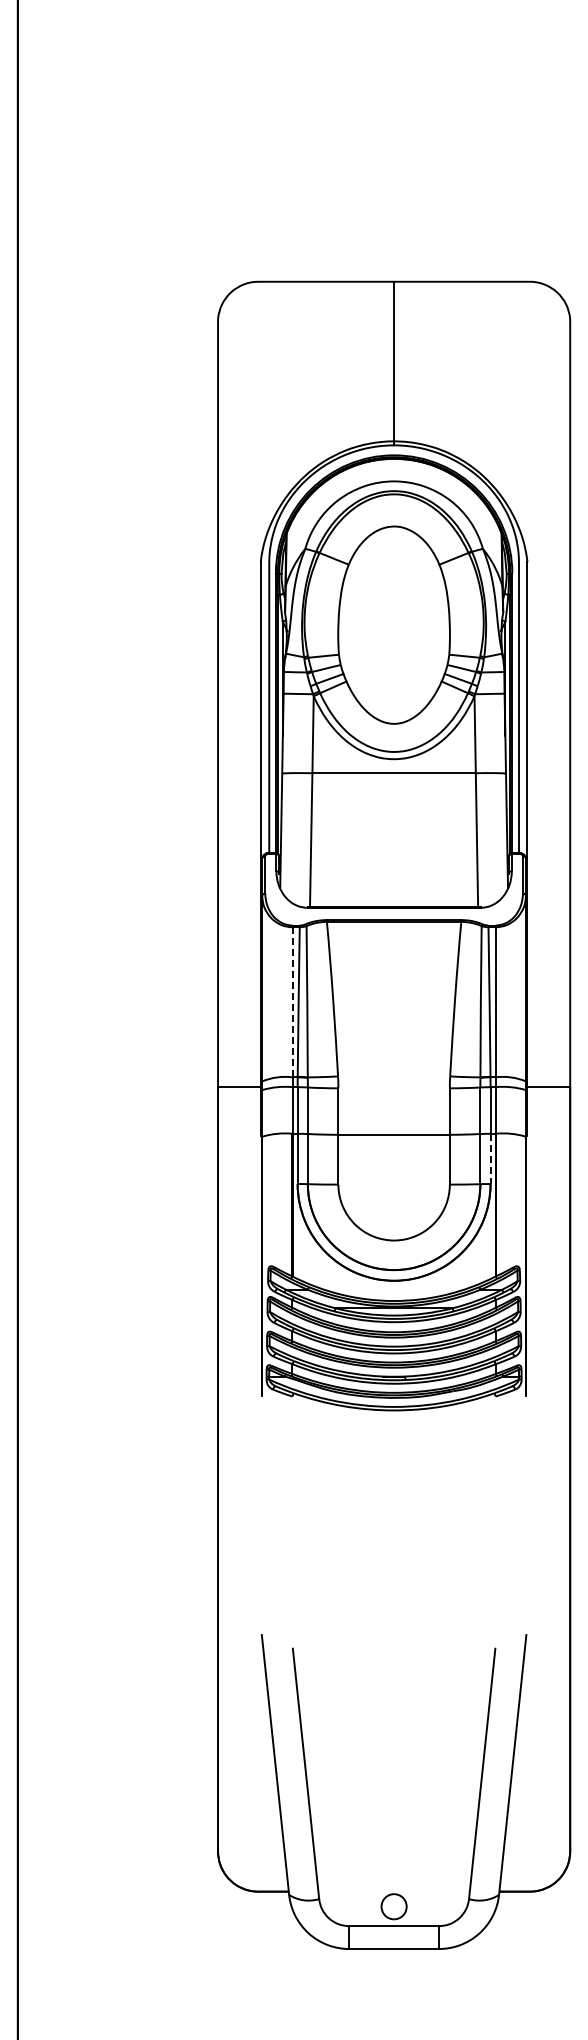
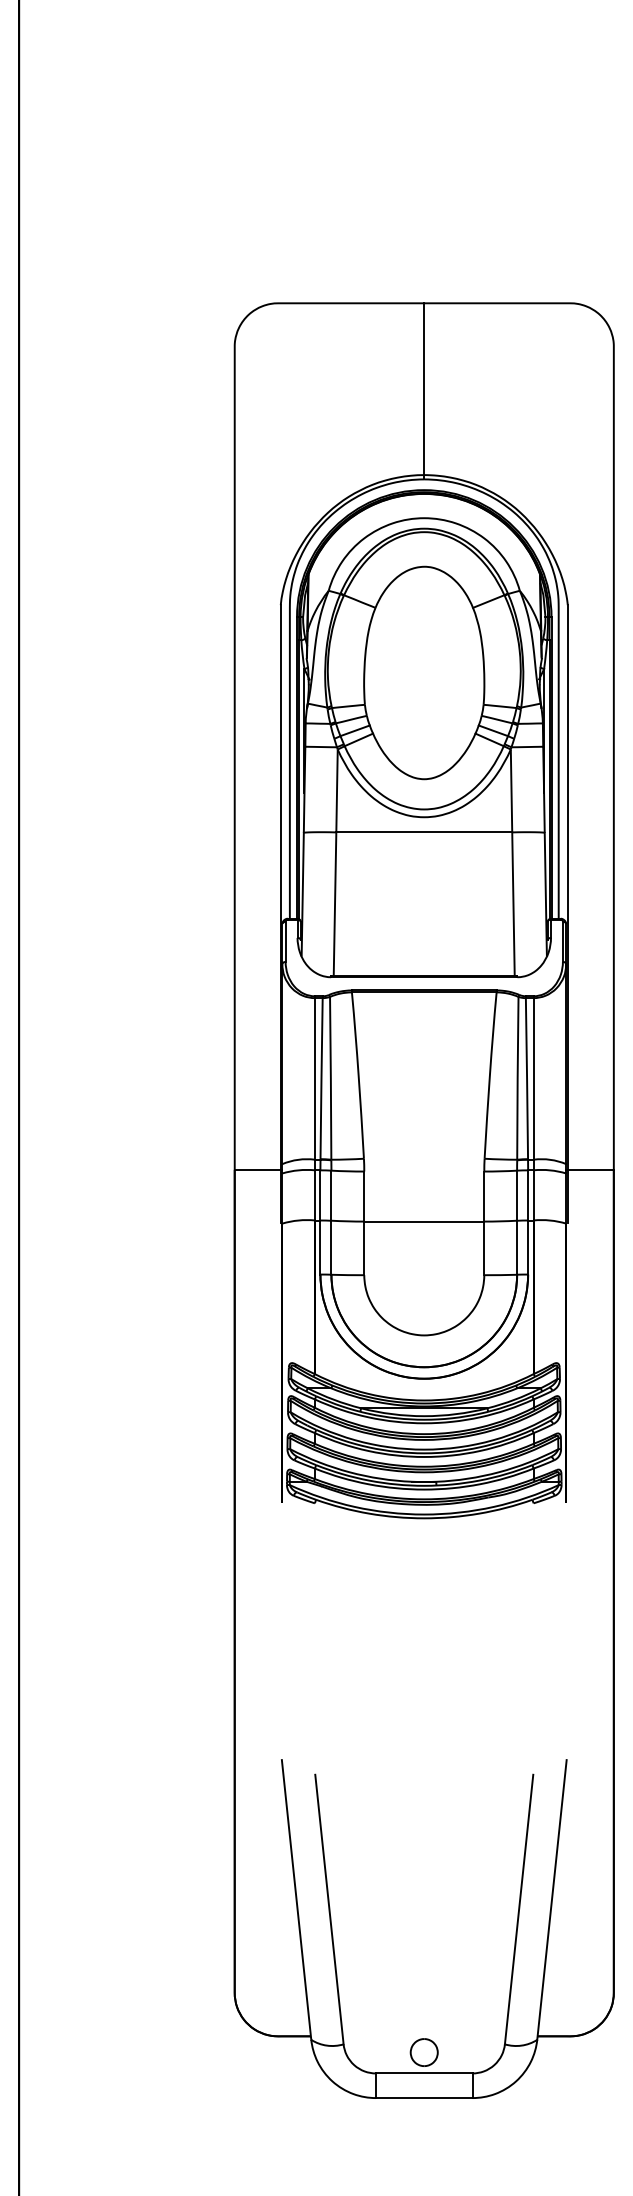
line: (292, 1002) -> (314, 1079), dashed -> solid
line: (490, 1159) -> (528, 1248), dashed -> solid

